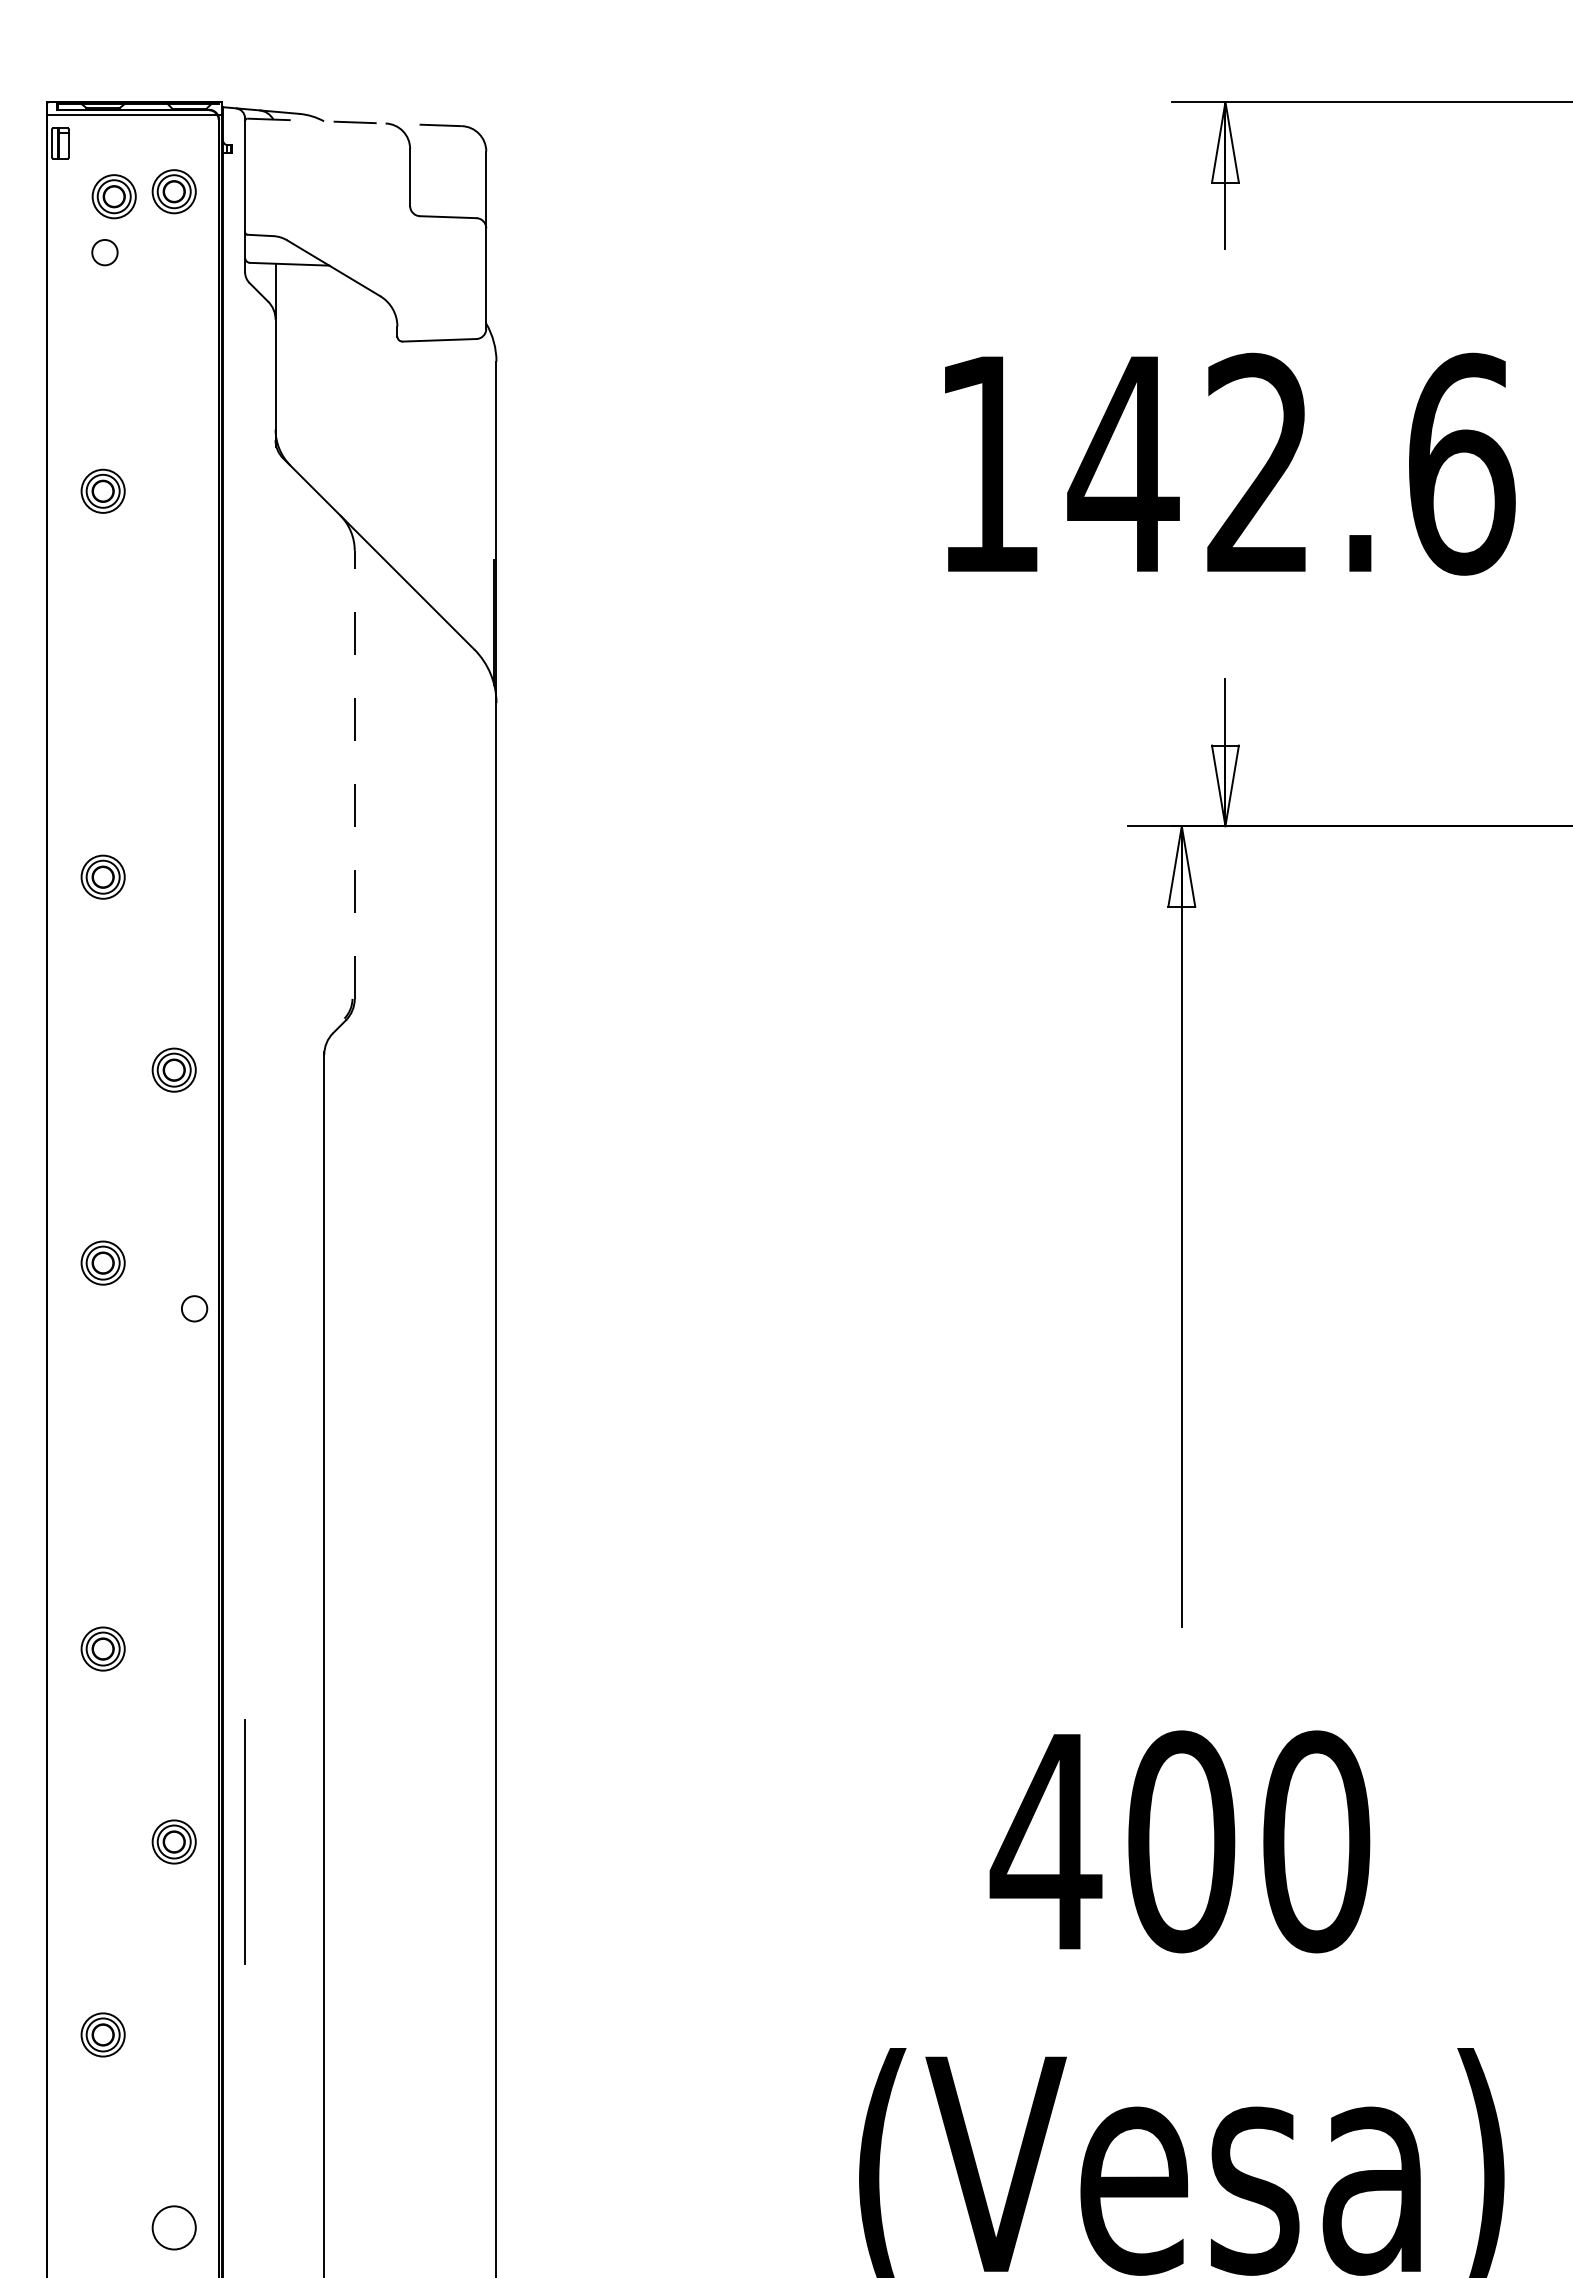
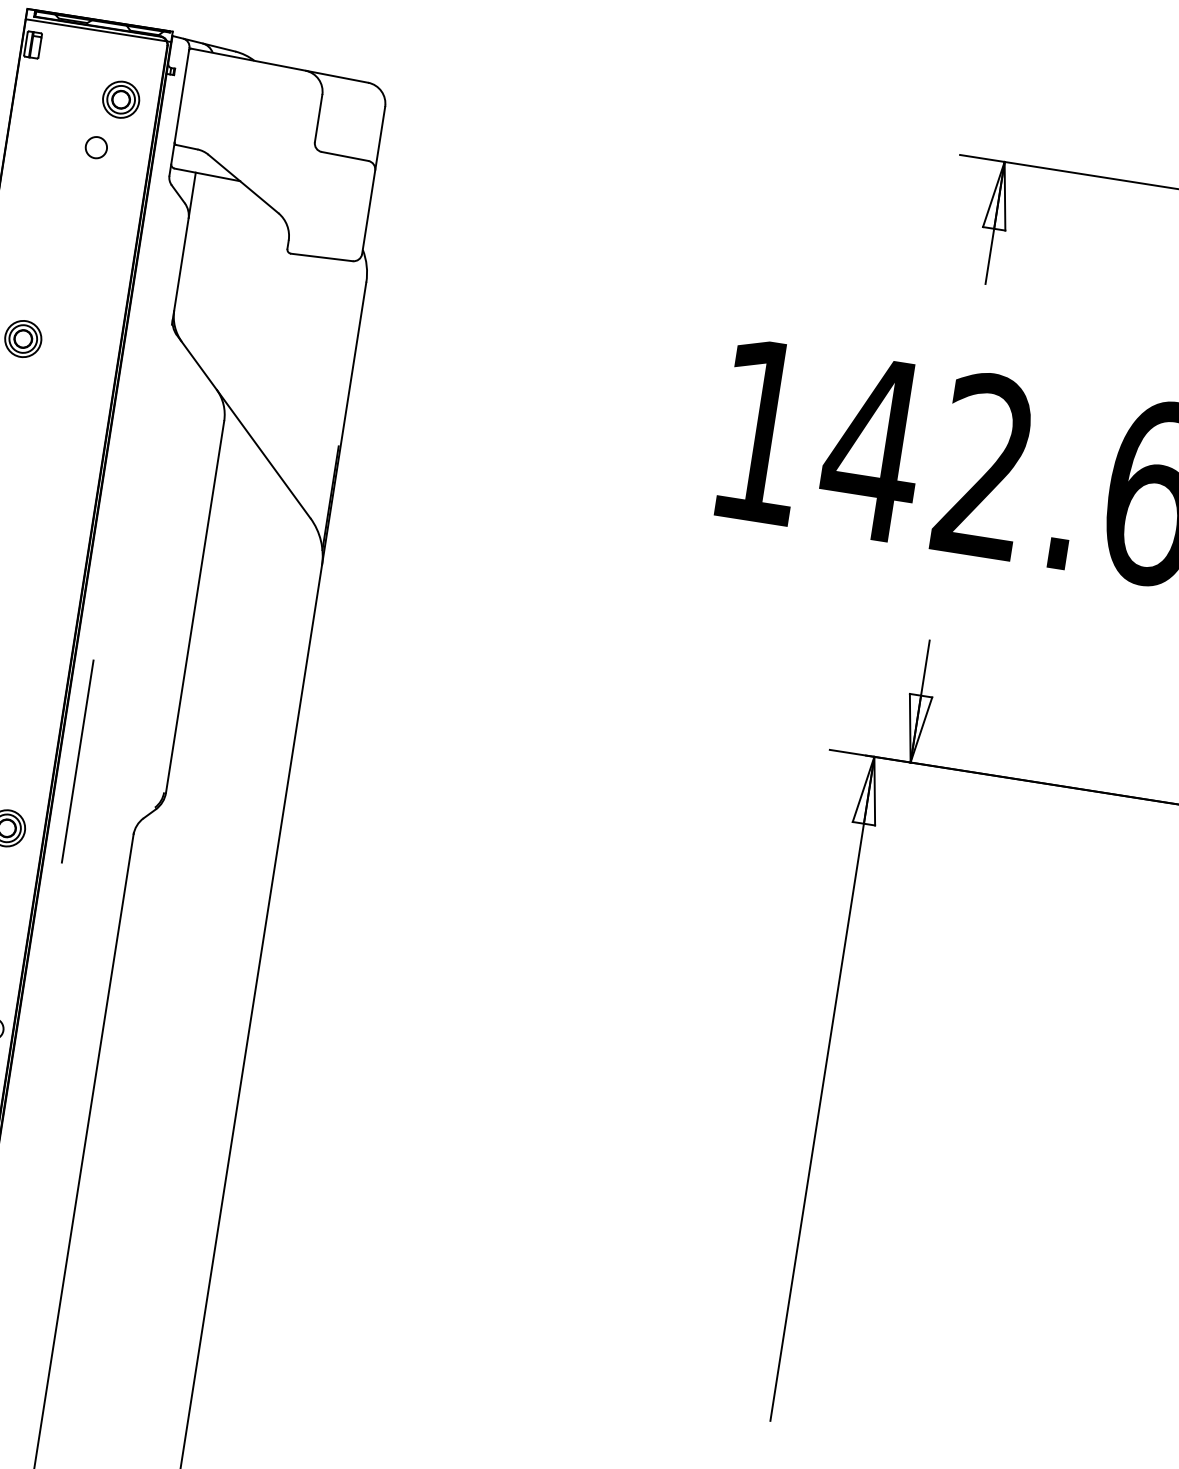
line: (355, 122) -> (280, 65), dashed -> solid
part: (113, 196) -> (70, 95), removed
circle: (104, 252) -> (96, 147), moved
line: (354, 774) -> (194, 606), dashed -> solid
line: (245, 978) -> (78, 761), added

